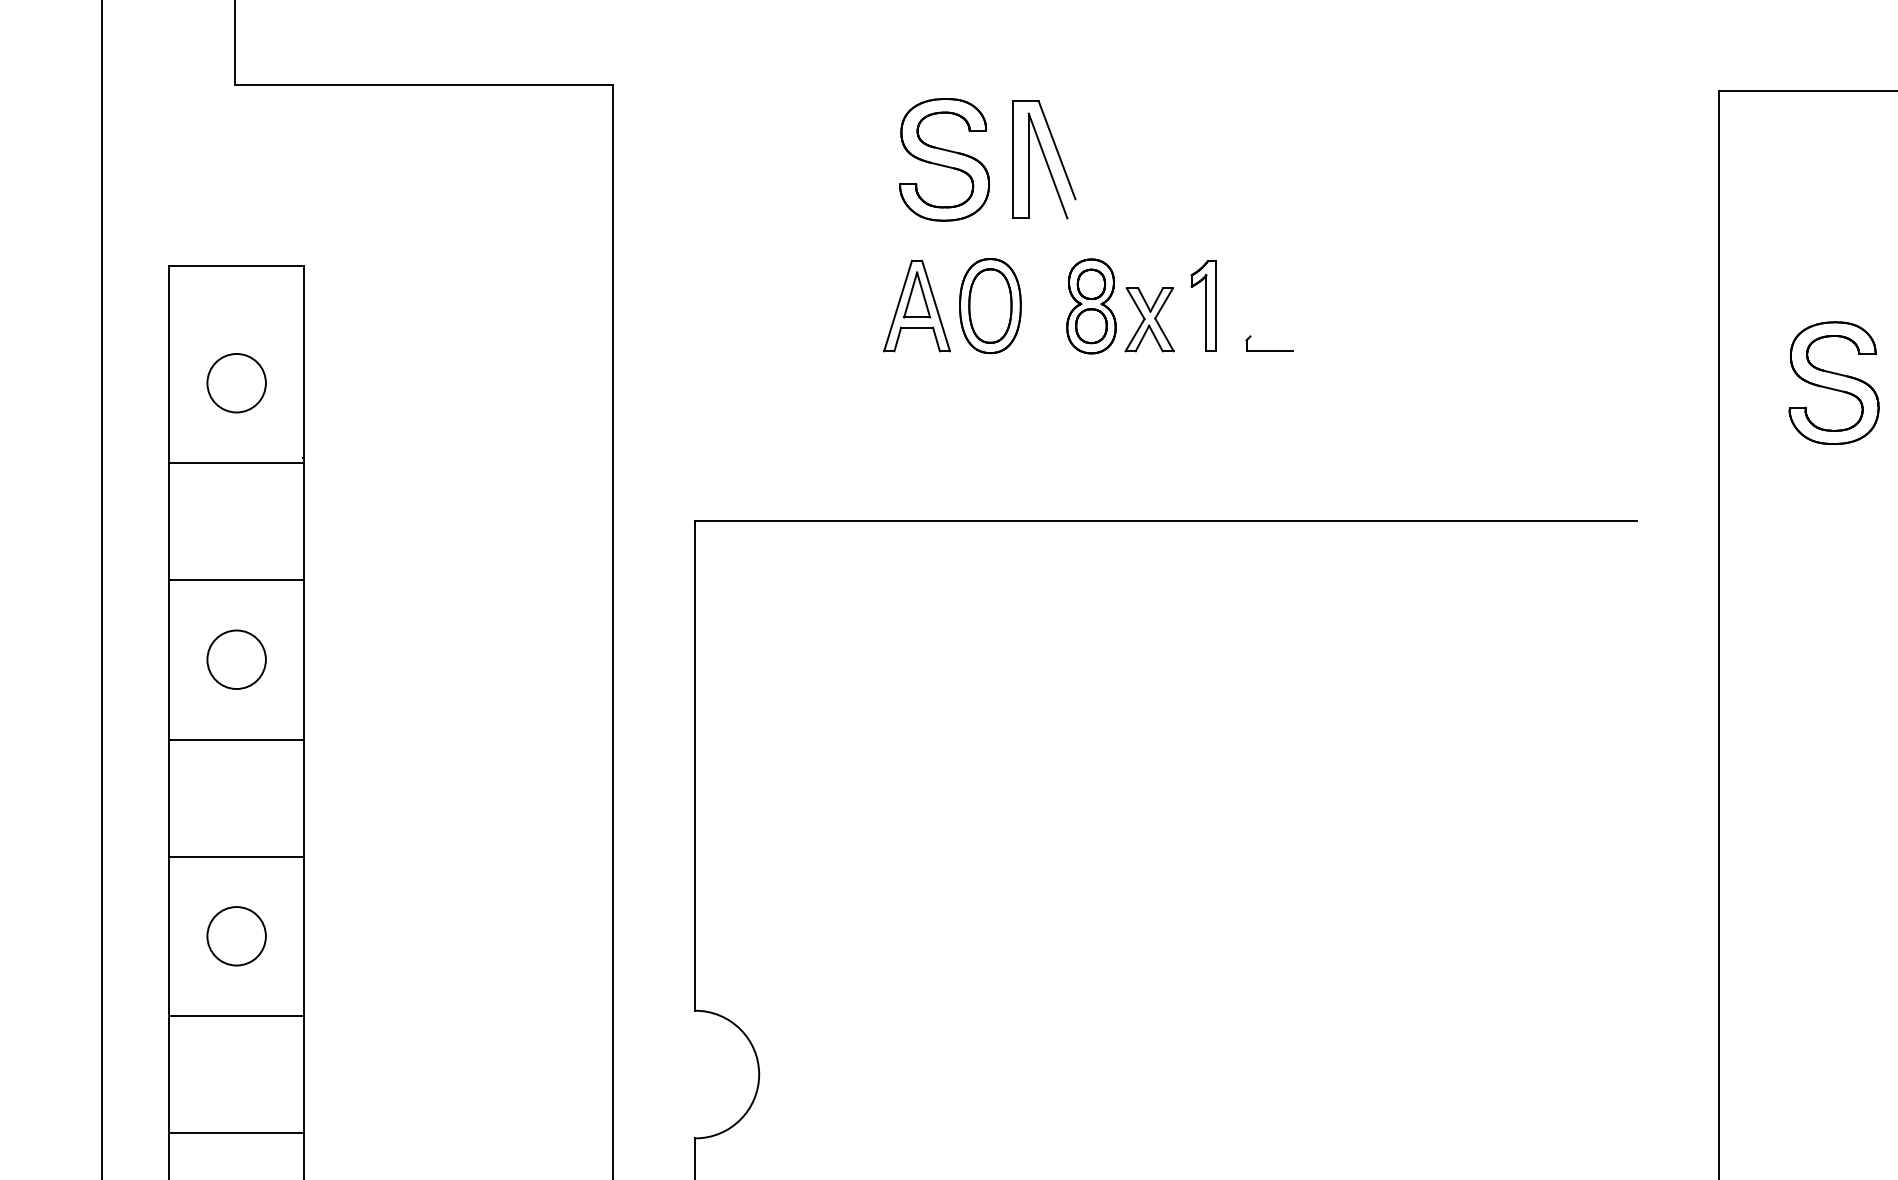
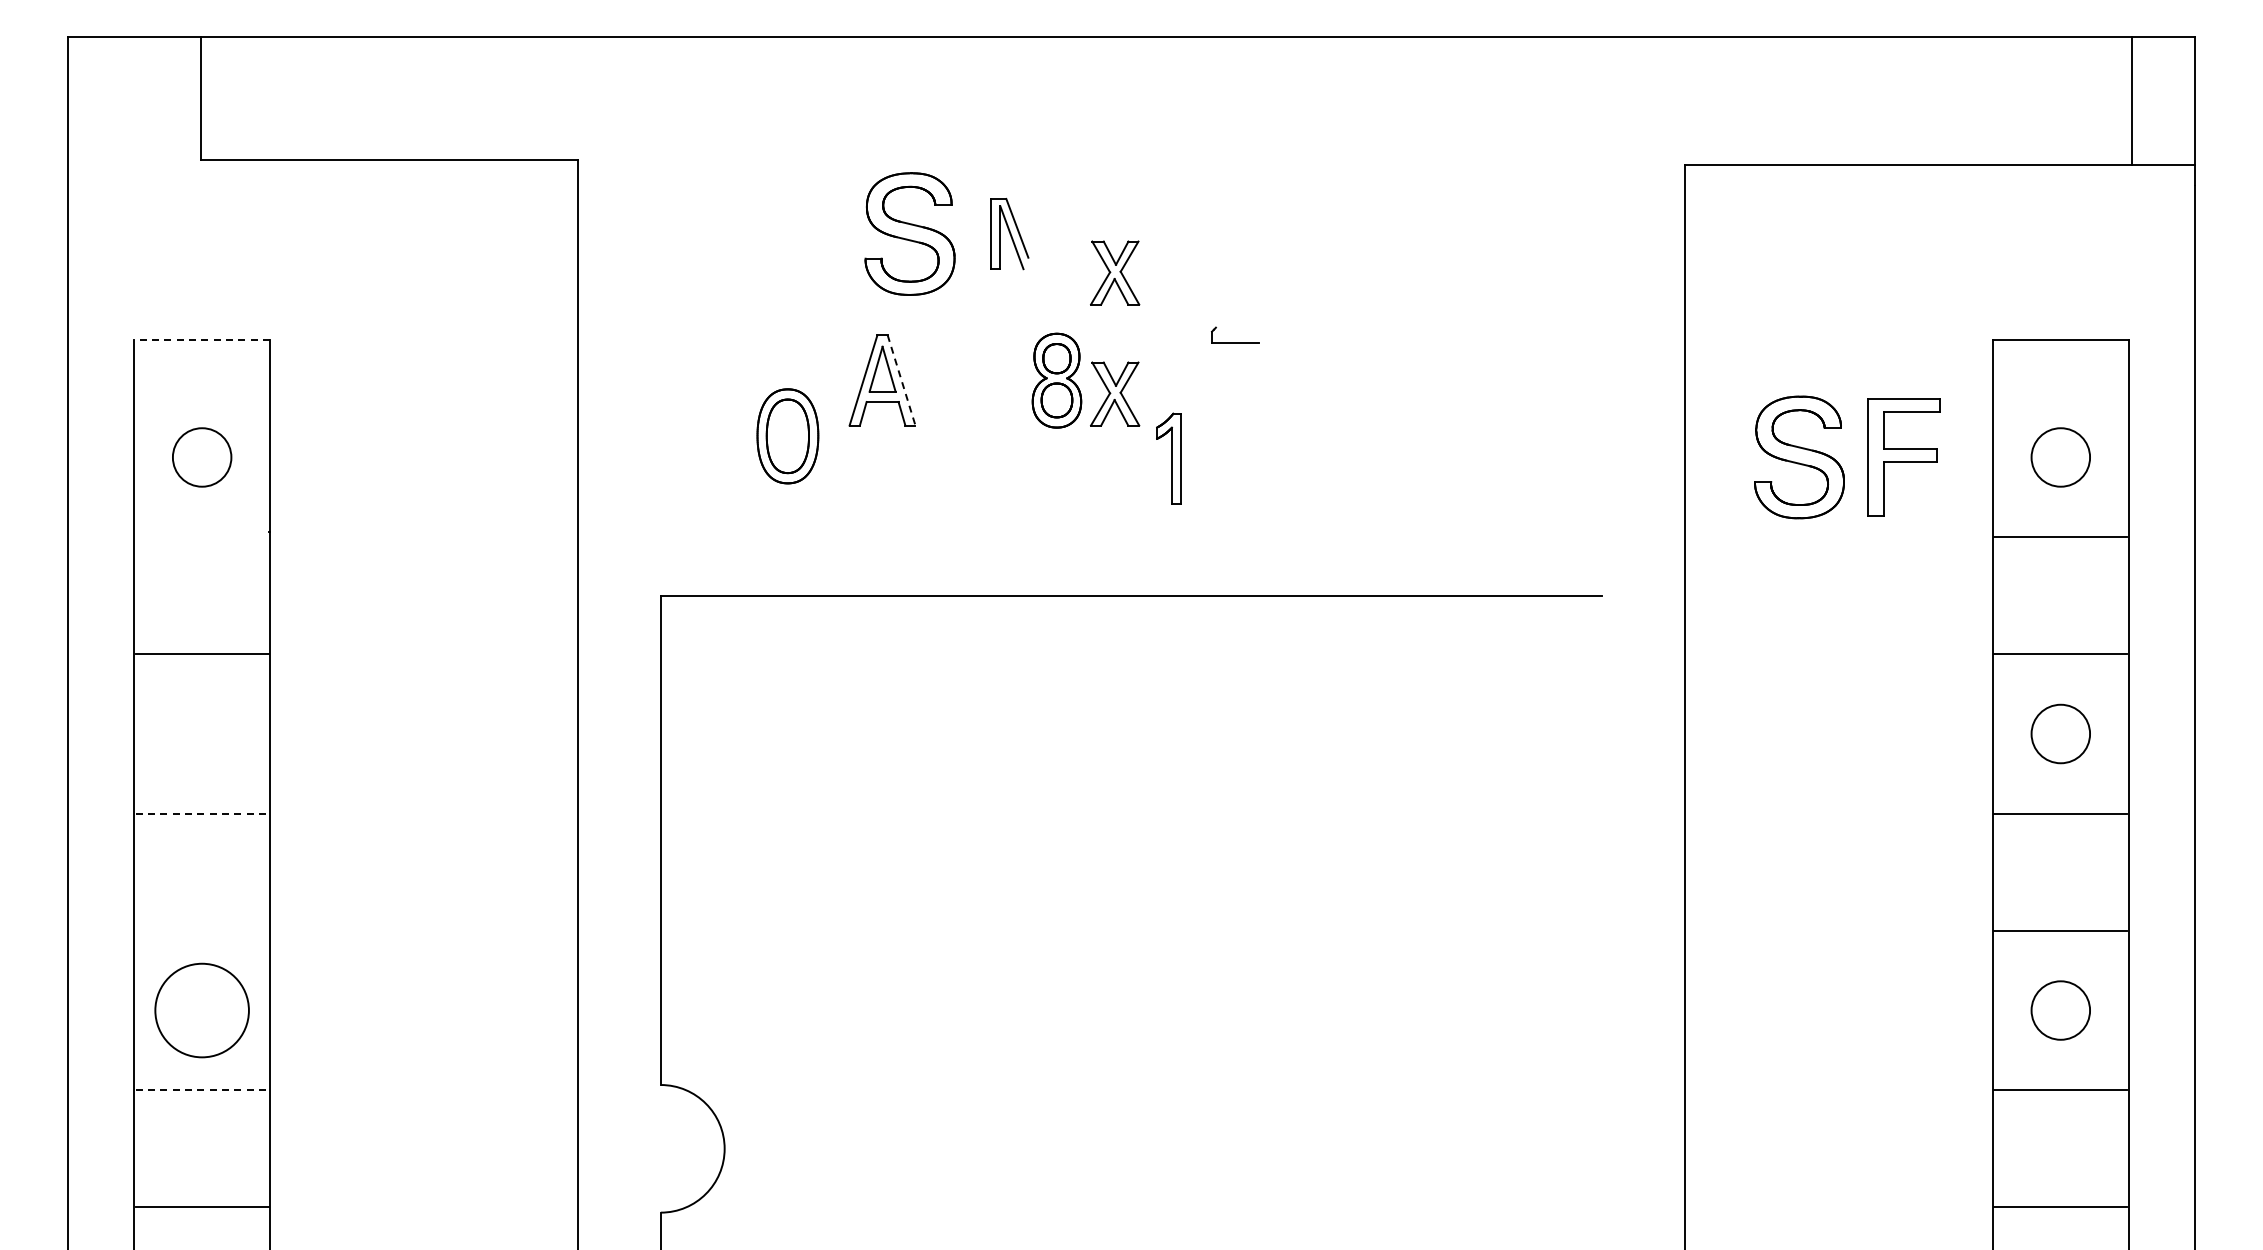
part: (1044, 159) -> (1009, 233), size x0.6
part: (1150, 198) -> (1115, 272), added
line: (237, 266) -> (202, 340), solid -> dashed
line: (936, 306) -> (901, 380), solid -> dashed
part: (990, 306) -> (787, 436), moved
part: (1203, 306) -> (1168, 458), moved
part: (1270, 351) -> (1235, 342), moved
line: (236, 463) -> (201, 537), removed
circle: (237, 659) -> (202, 733), removed
line: (237, 739) -> (202, 813), solid -> dashed
line: (236, 856) -> (201, 930), removed
circle: (236, 936) -> (201, 1010), size x1.6
line: (237, 1016) -> (202, 1090), solid -> dashed

